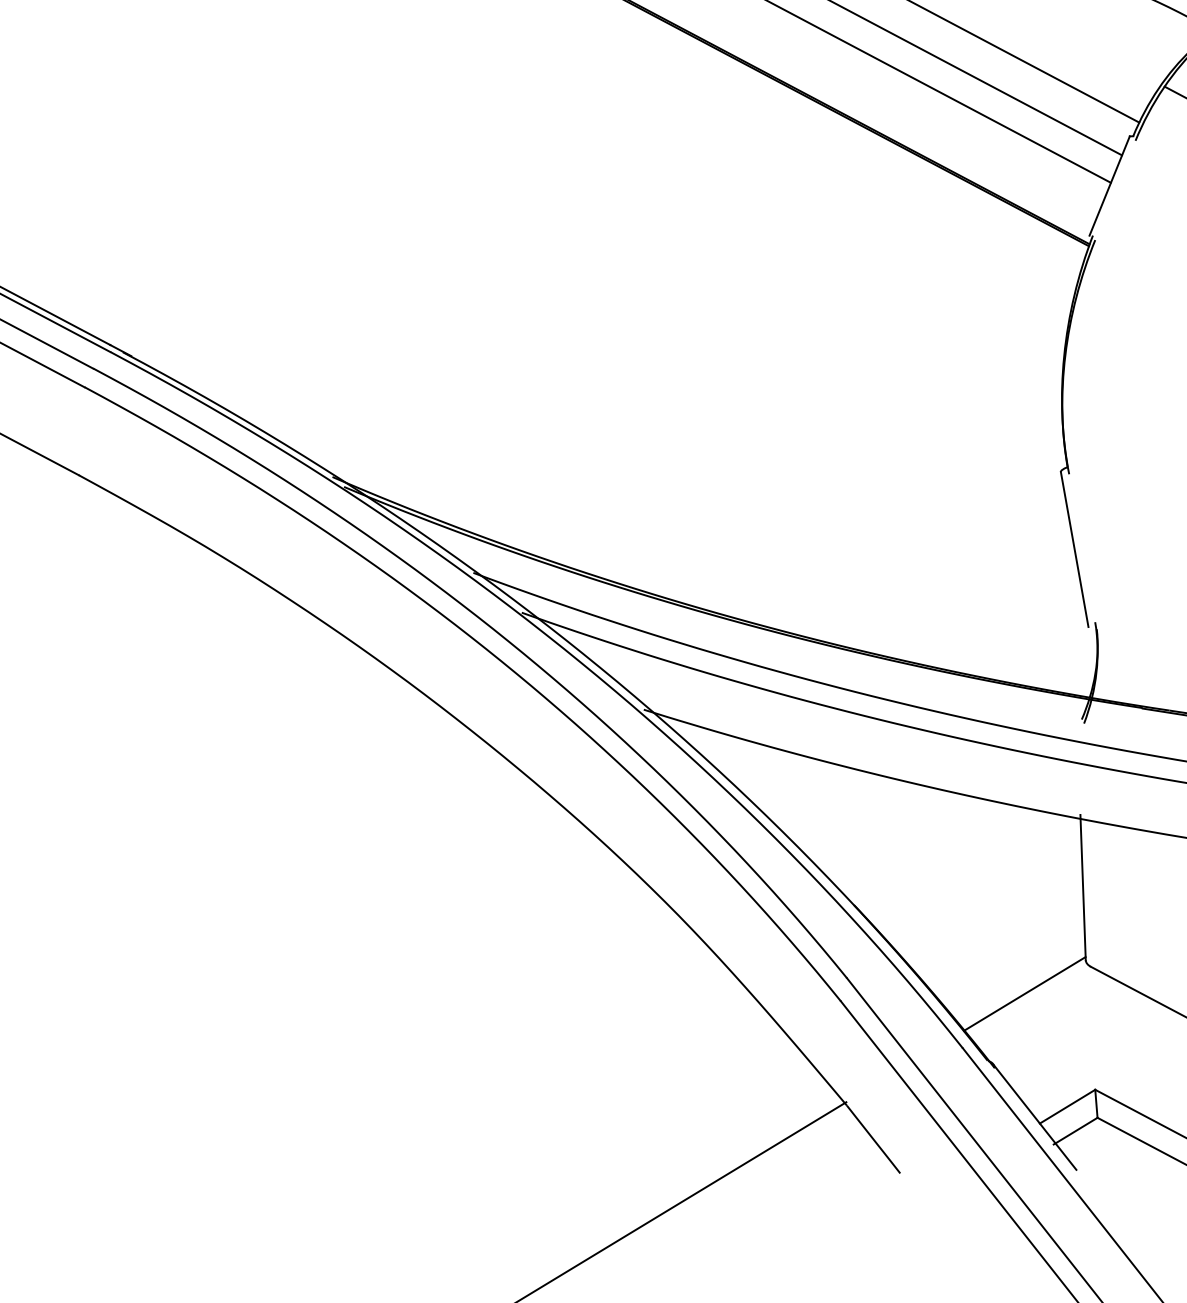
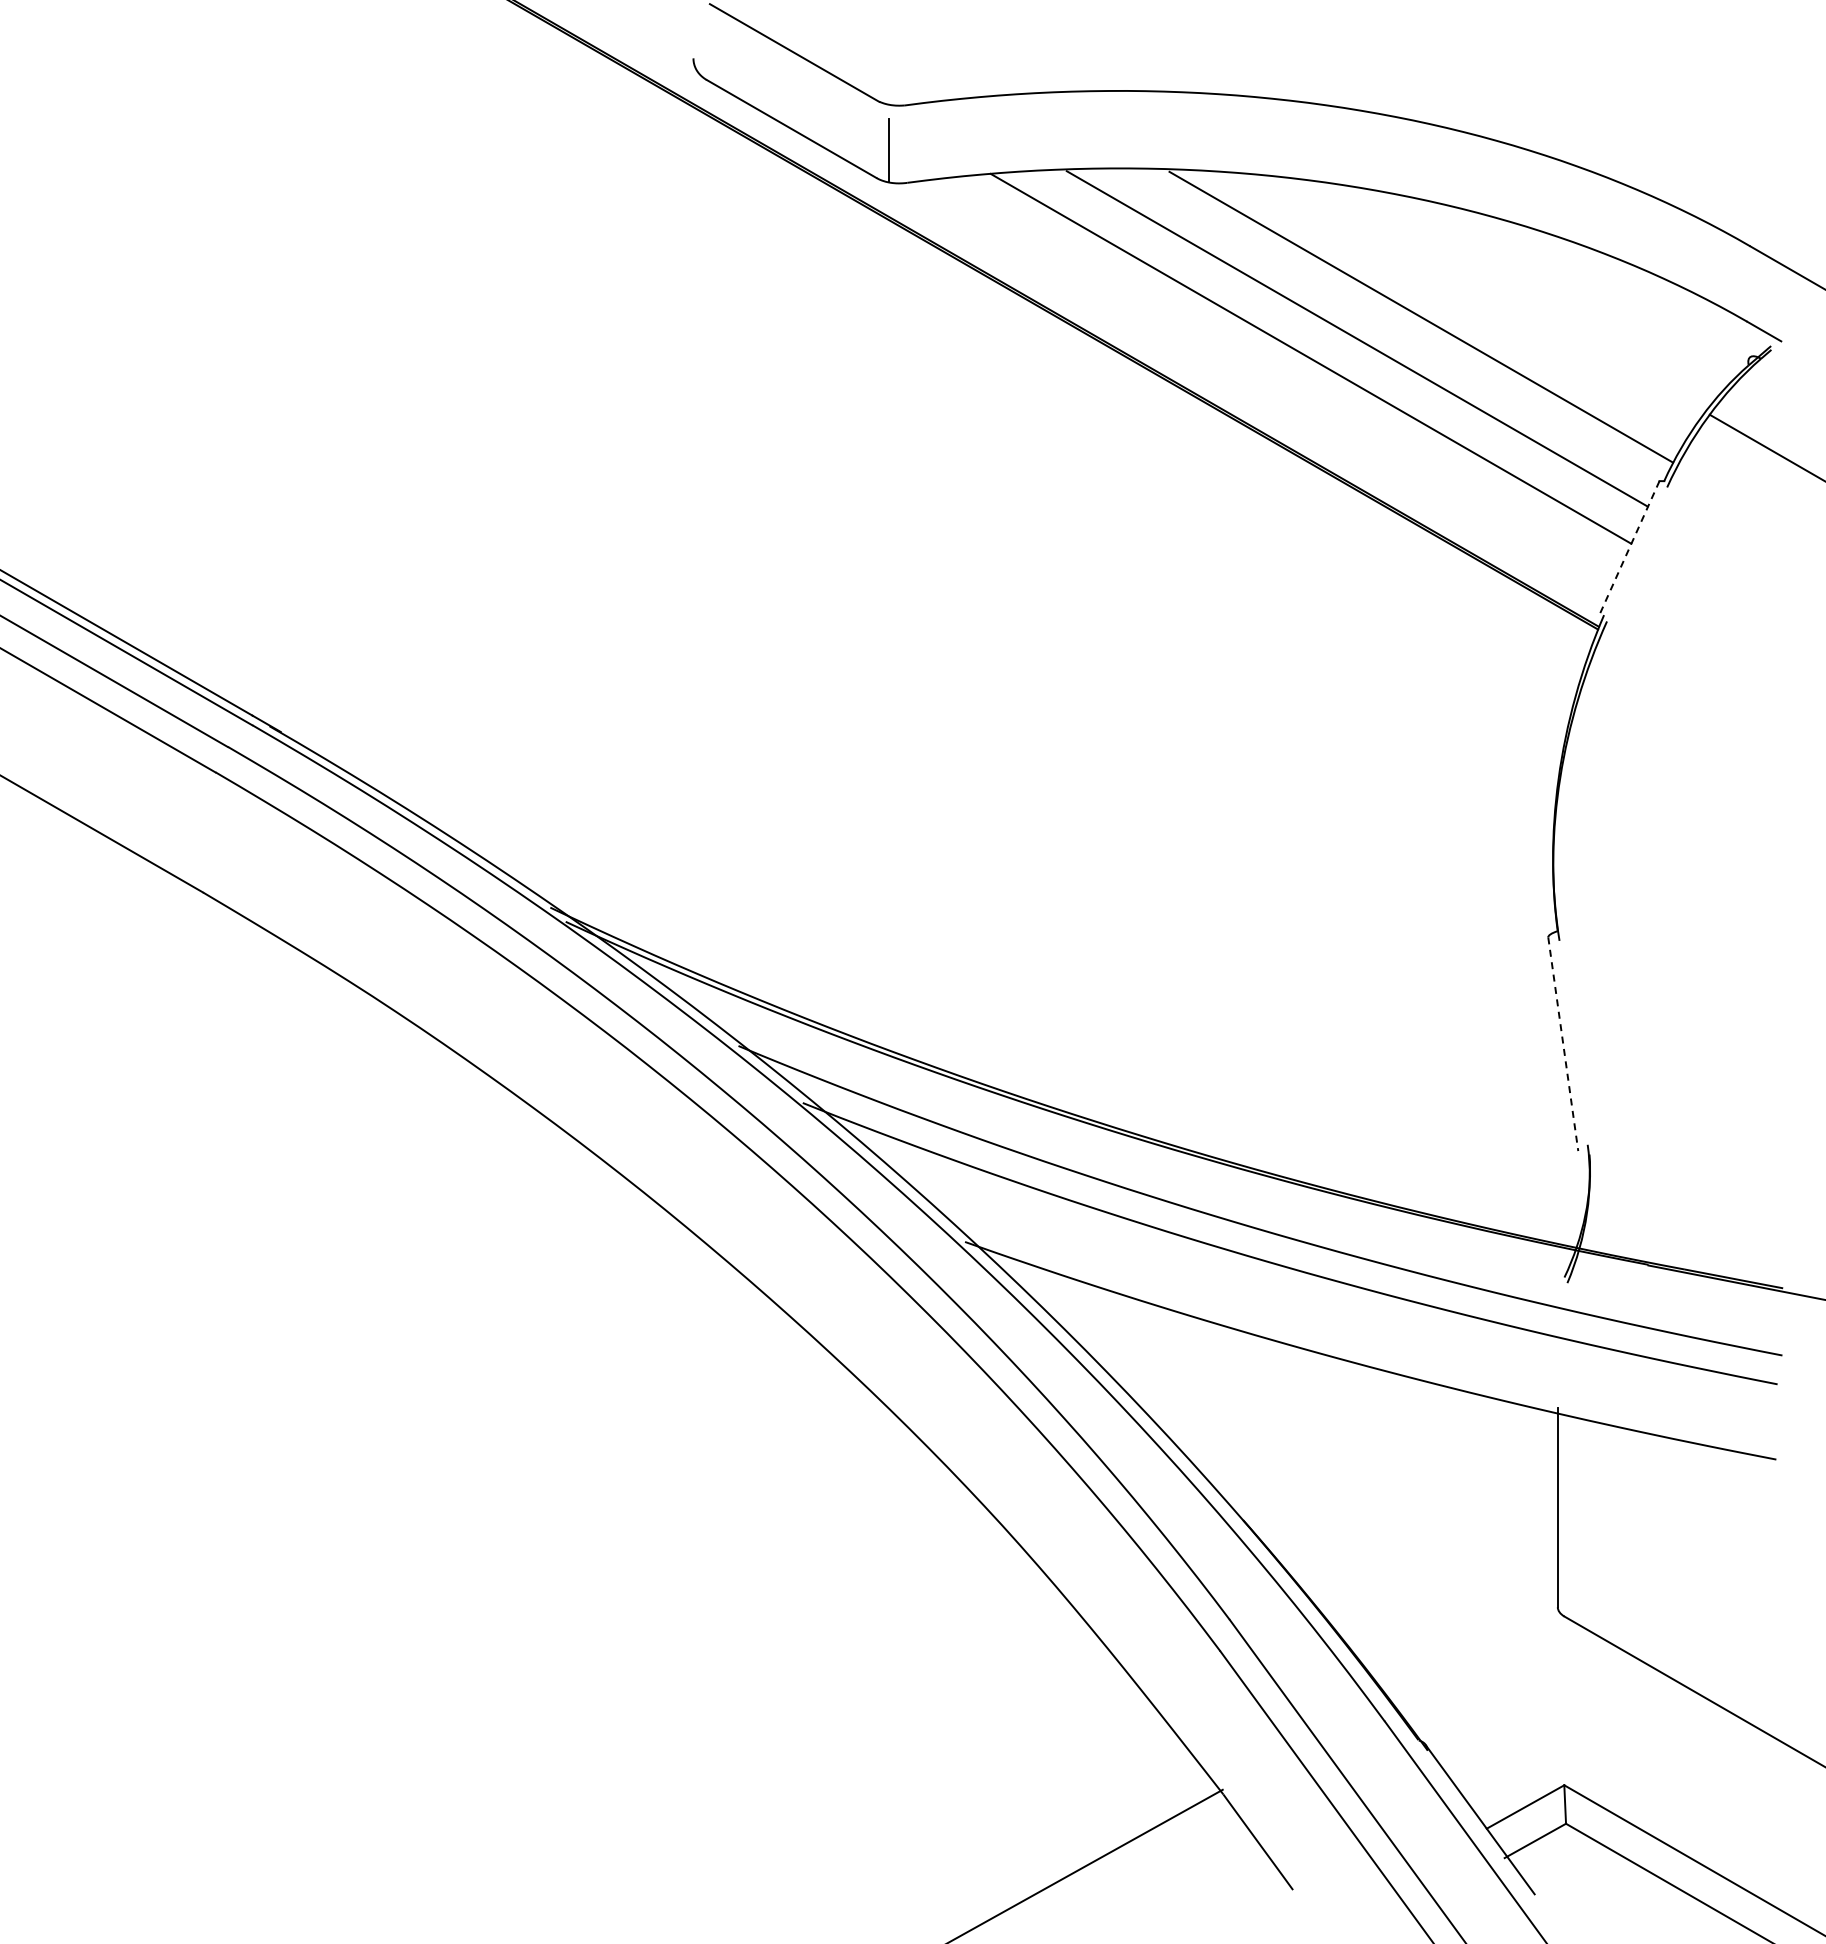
line: (1109, 186) -> (1629, 548), solid -> dashed
line: (1074, 549) -> (1563, 1044), solid -> dashed
line: (1024, 993) -> (1472, 1649), removed

